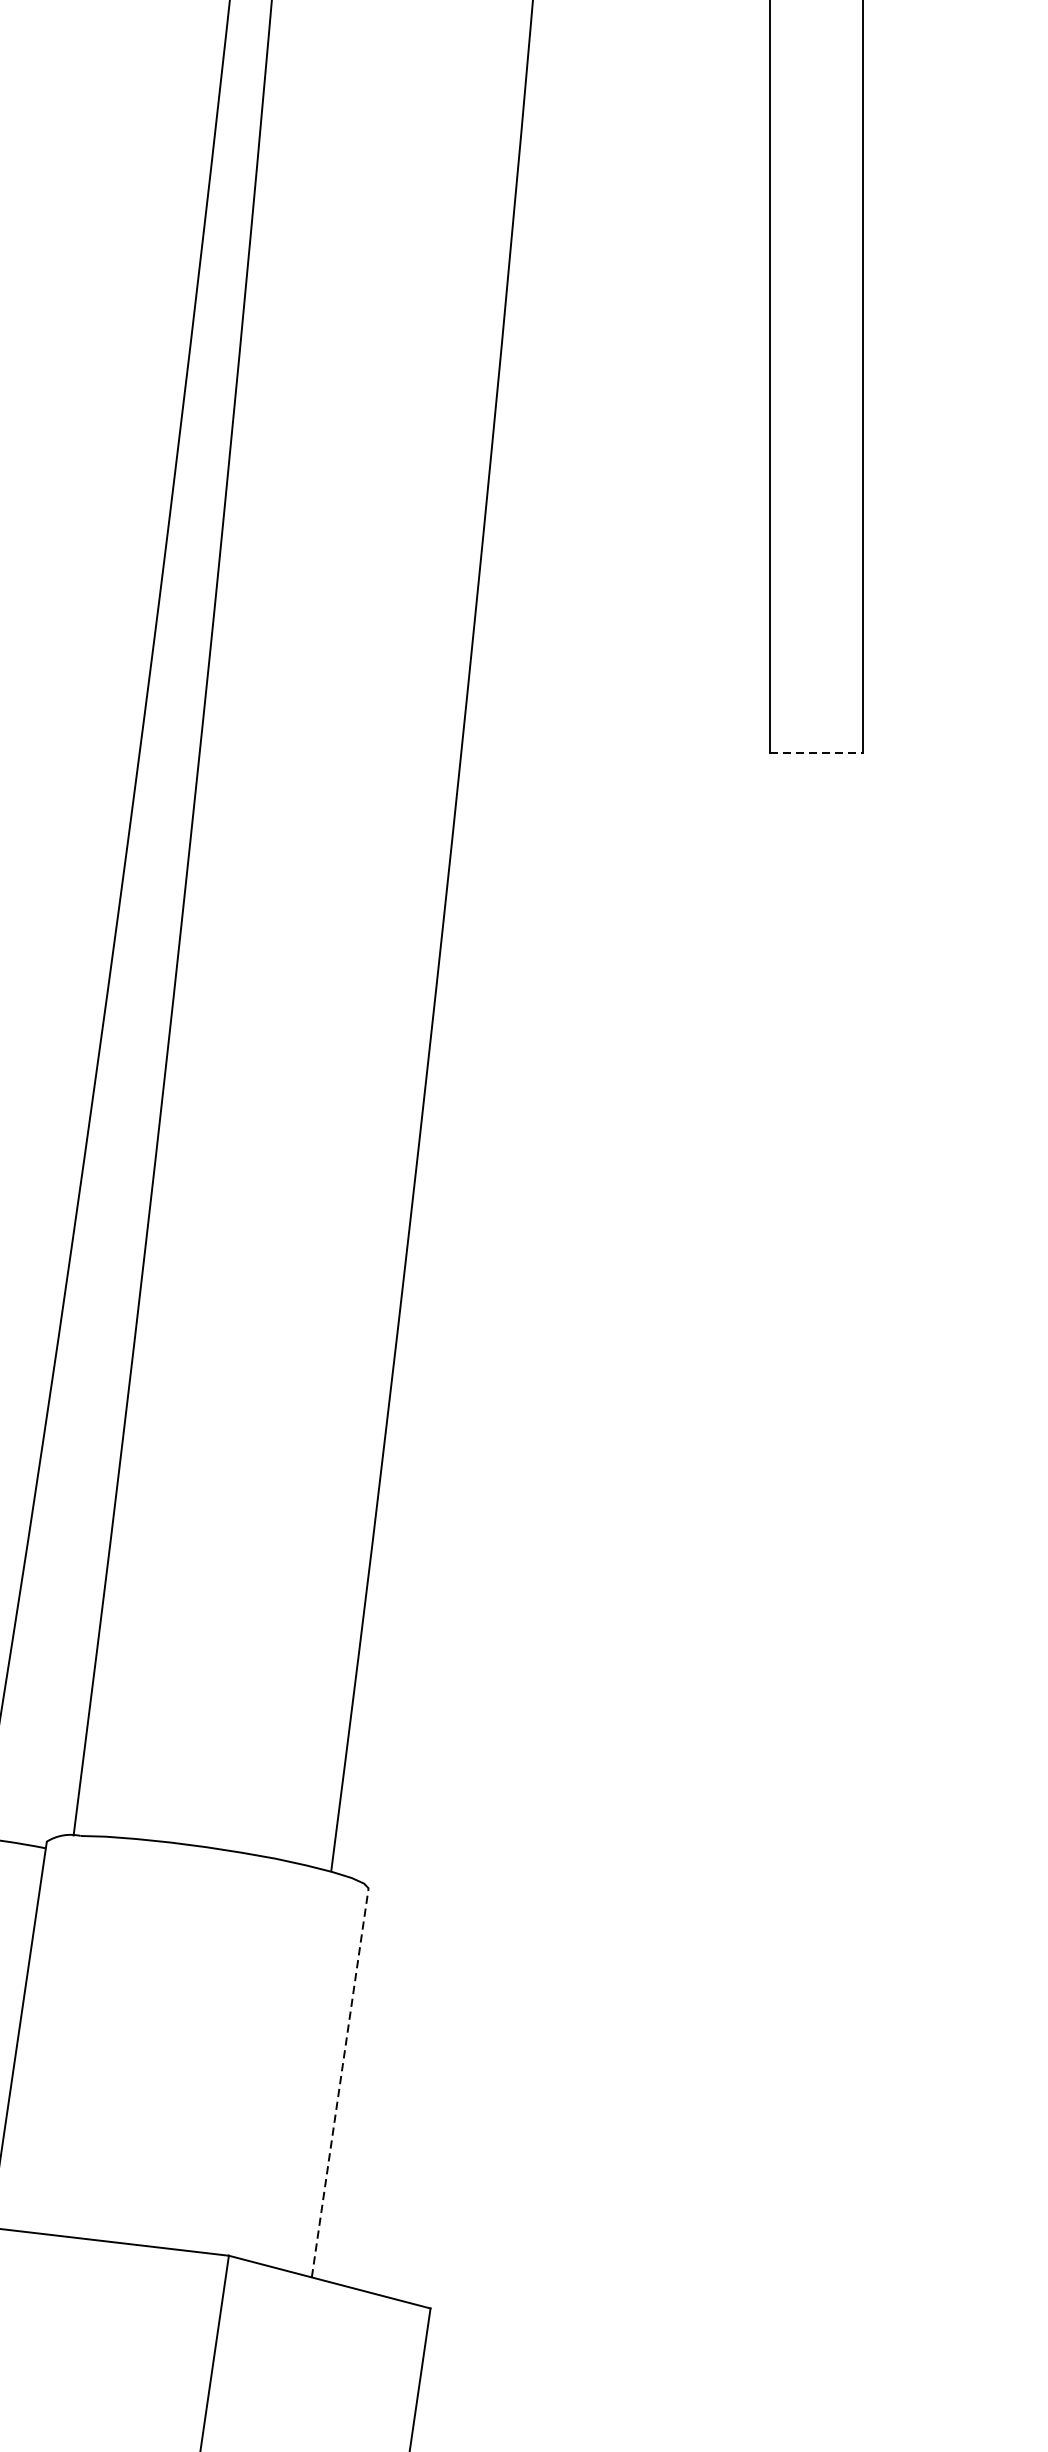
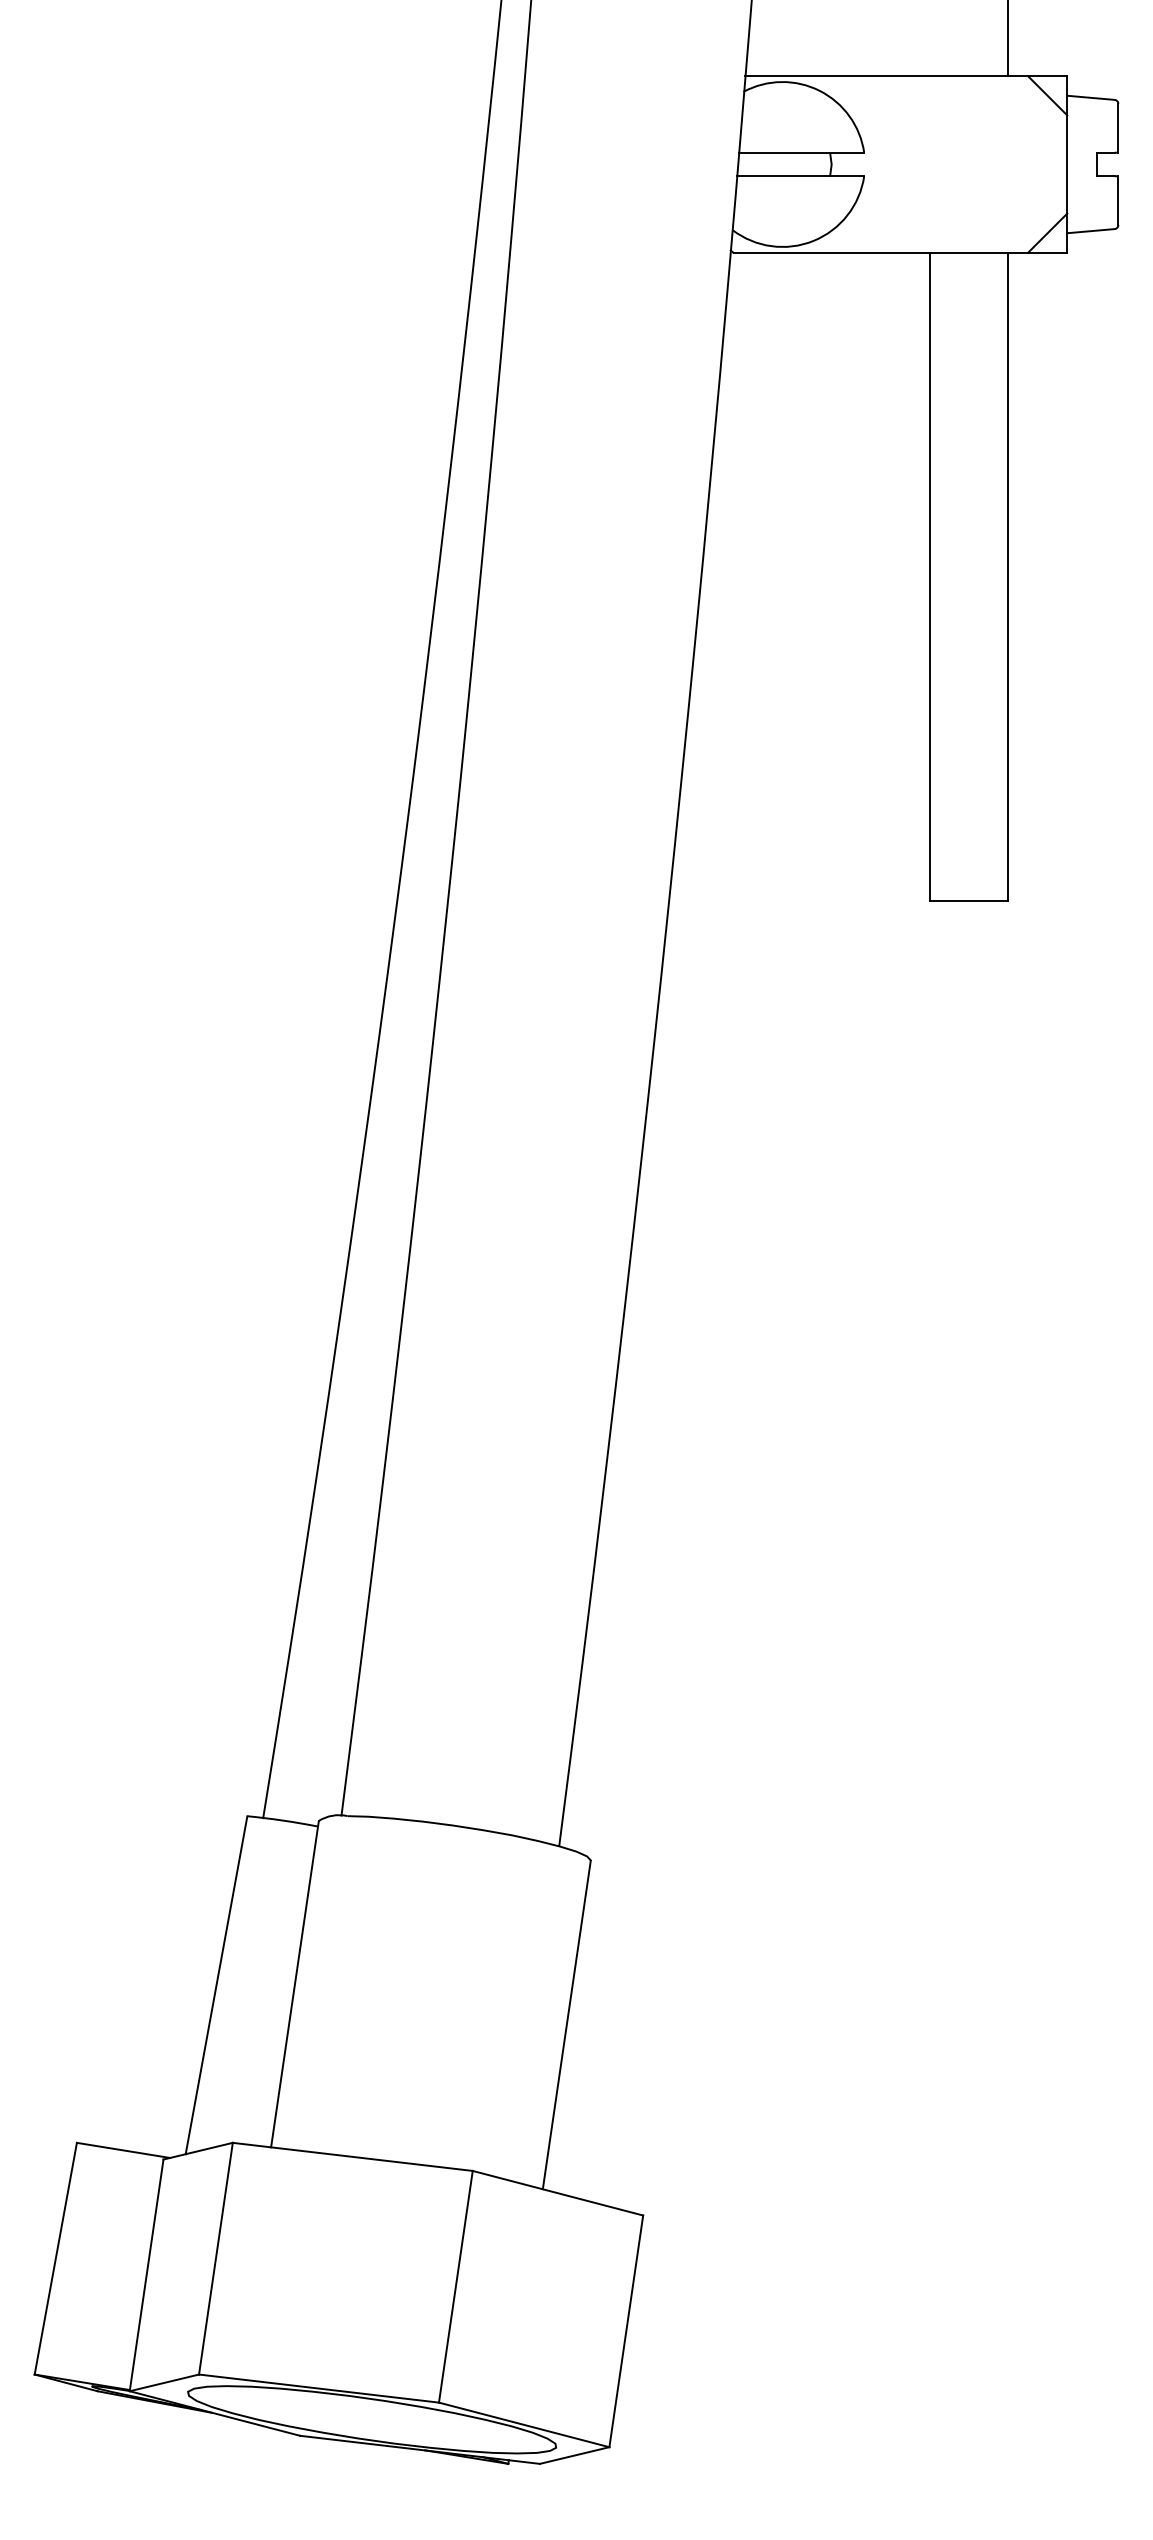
line: (816, 752) -> (969, 900), dashed -> solid
line: (339, 2083) -> (566, 2025), dashed -> solid

